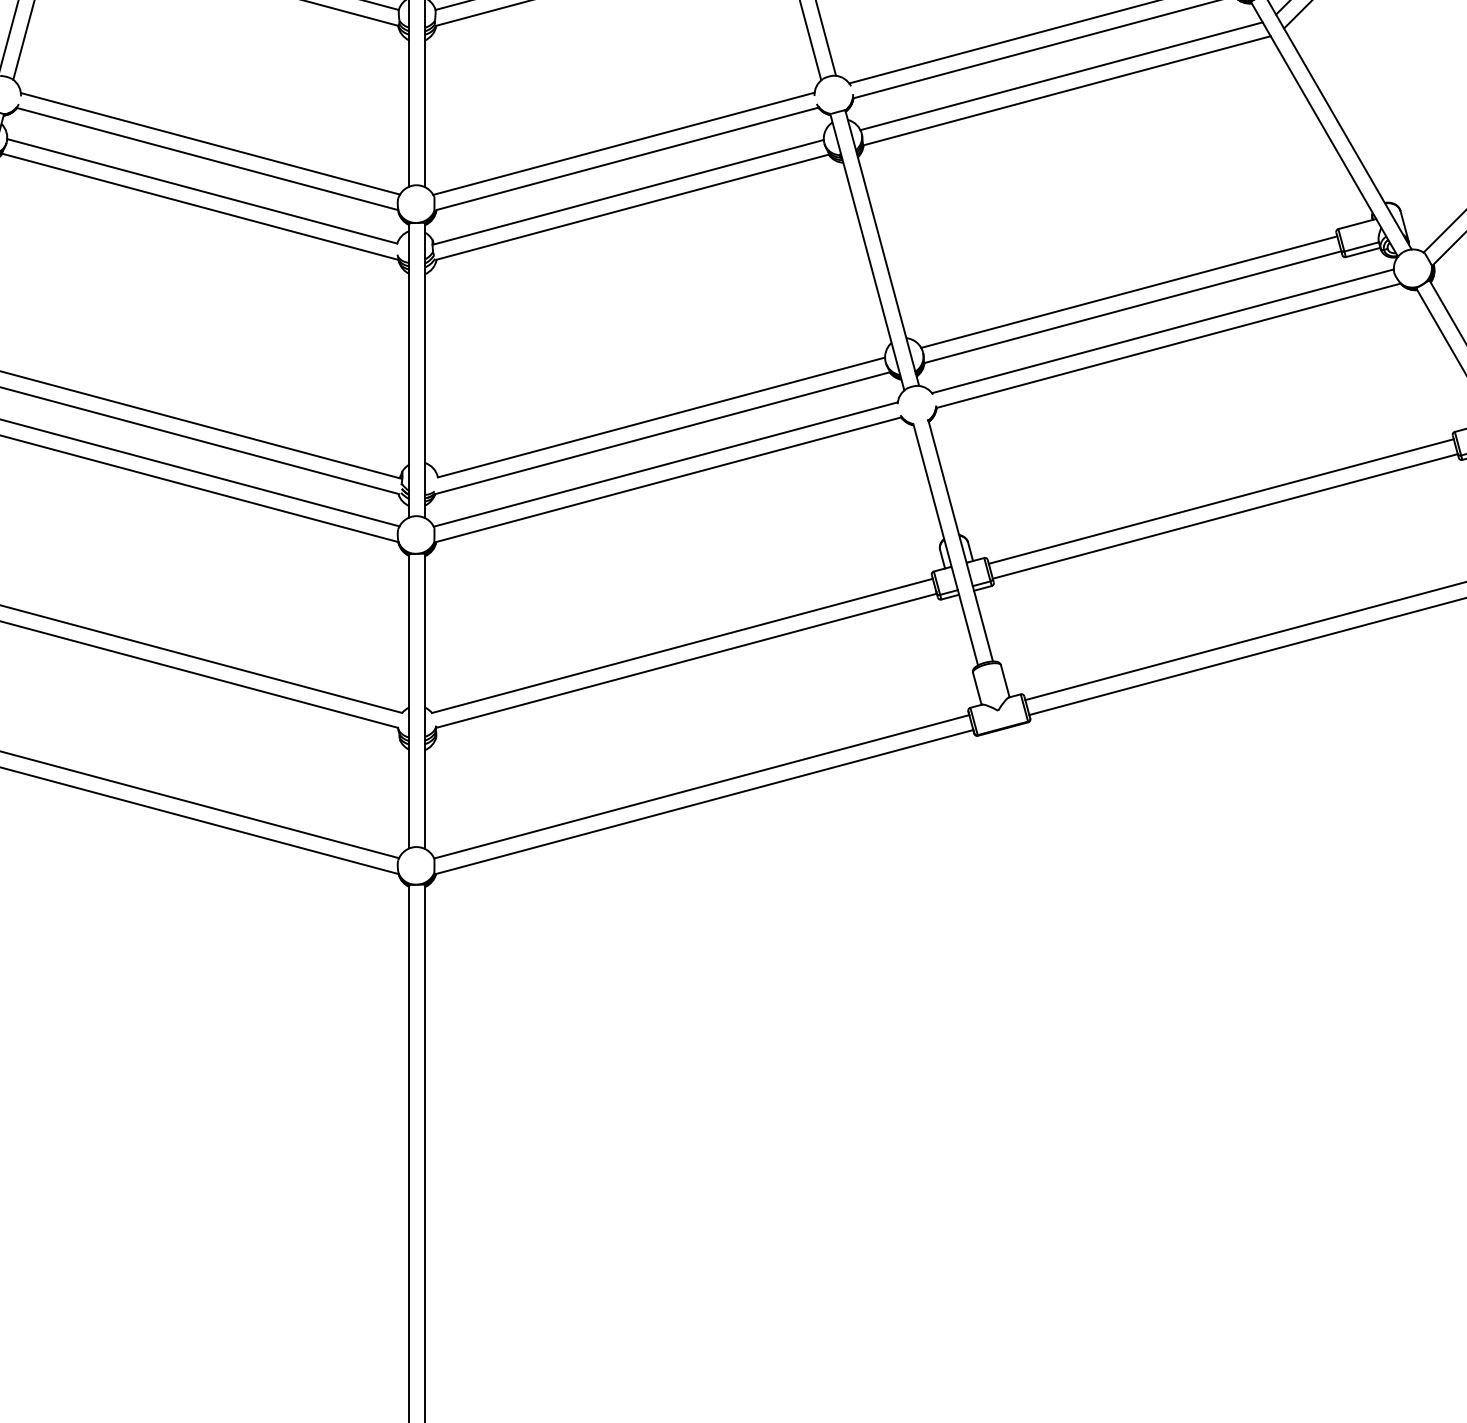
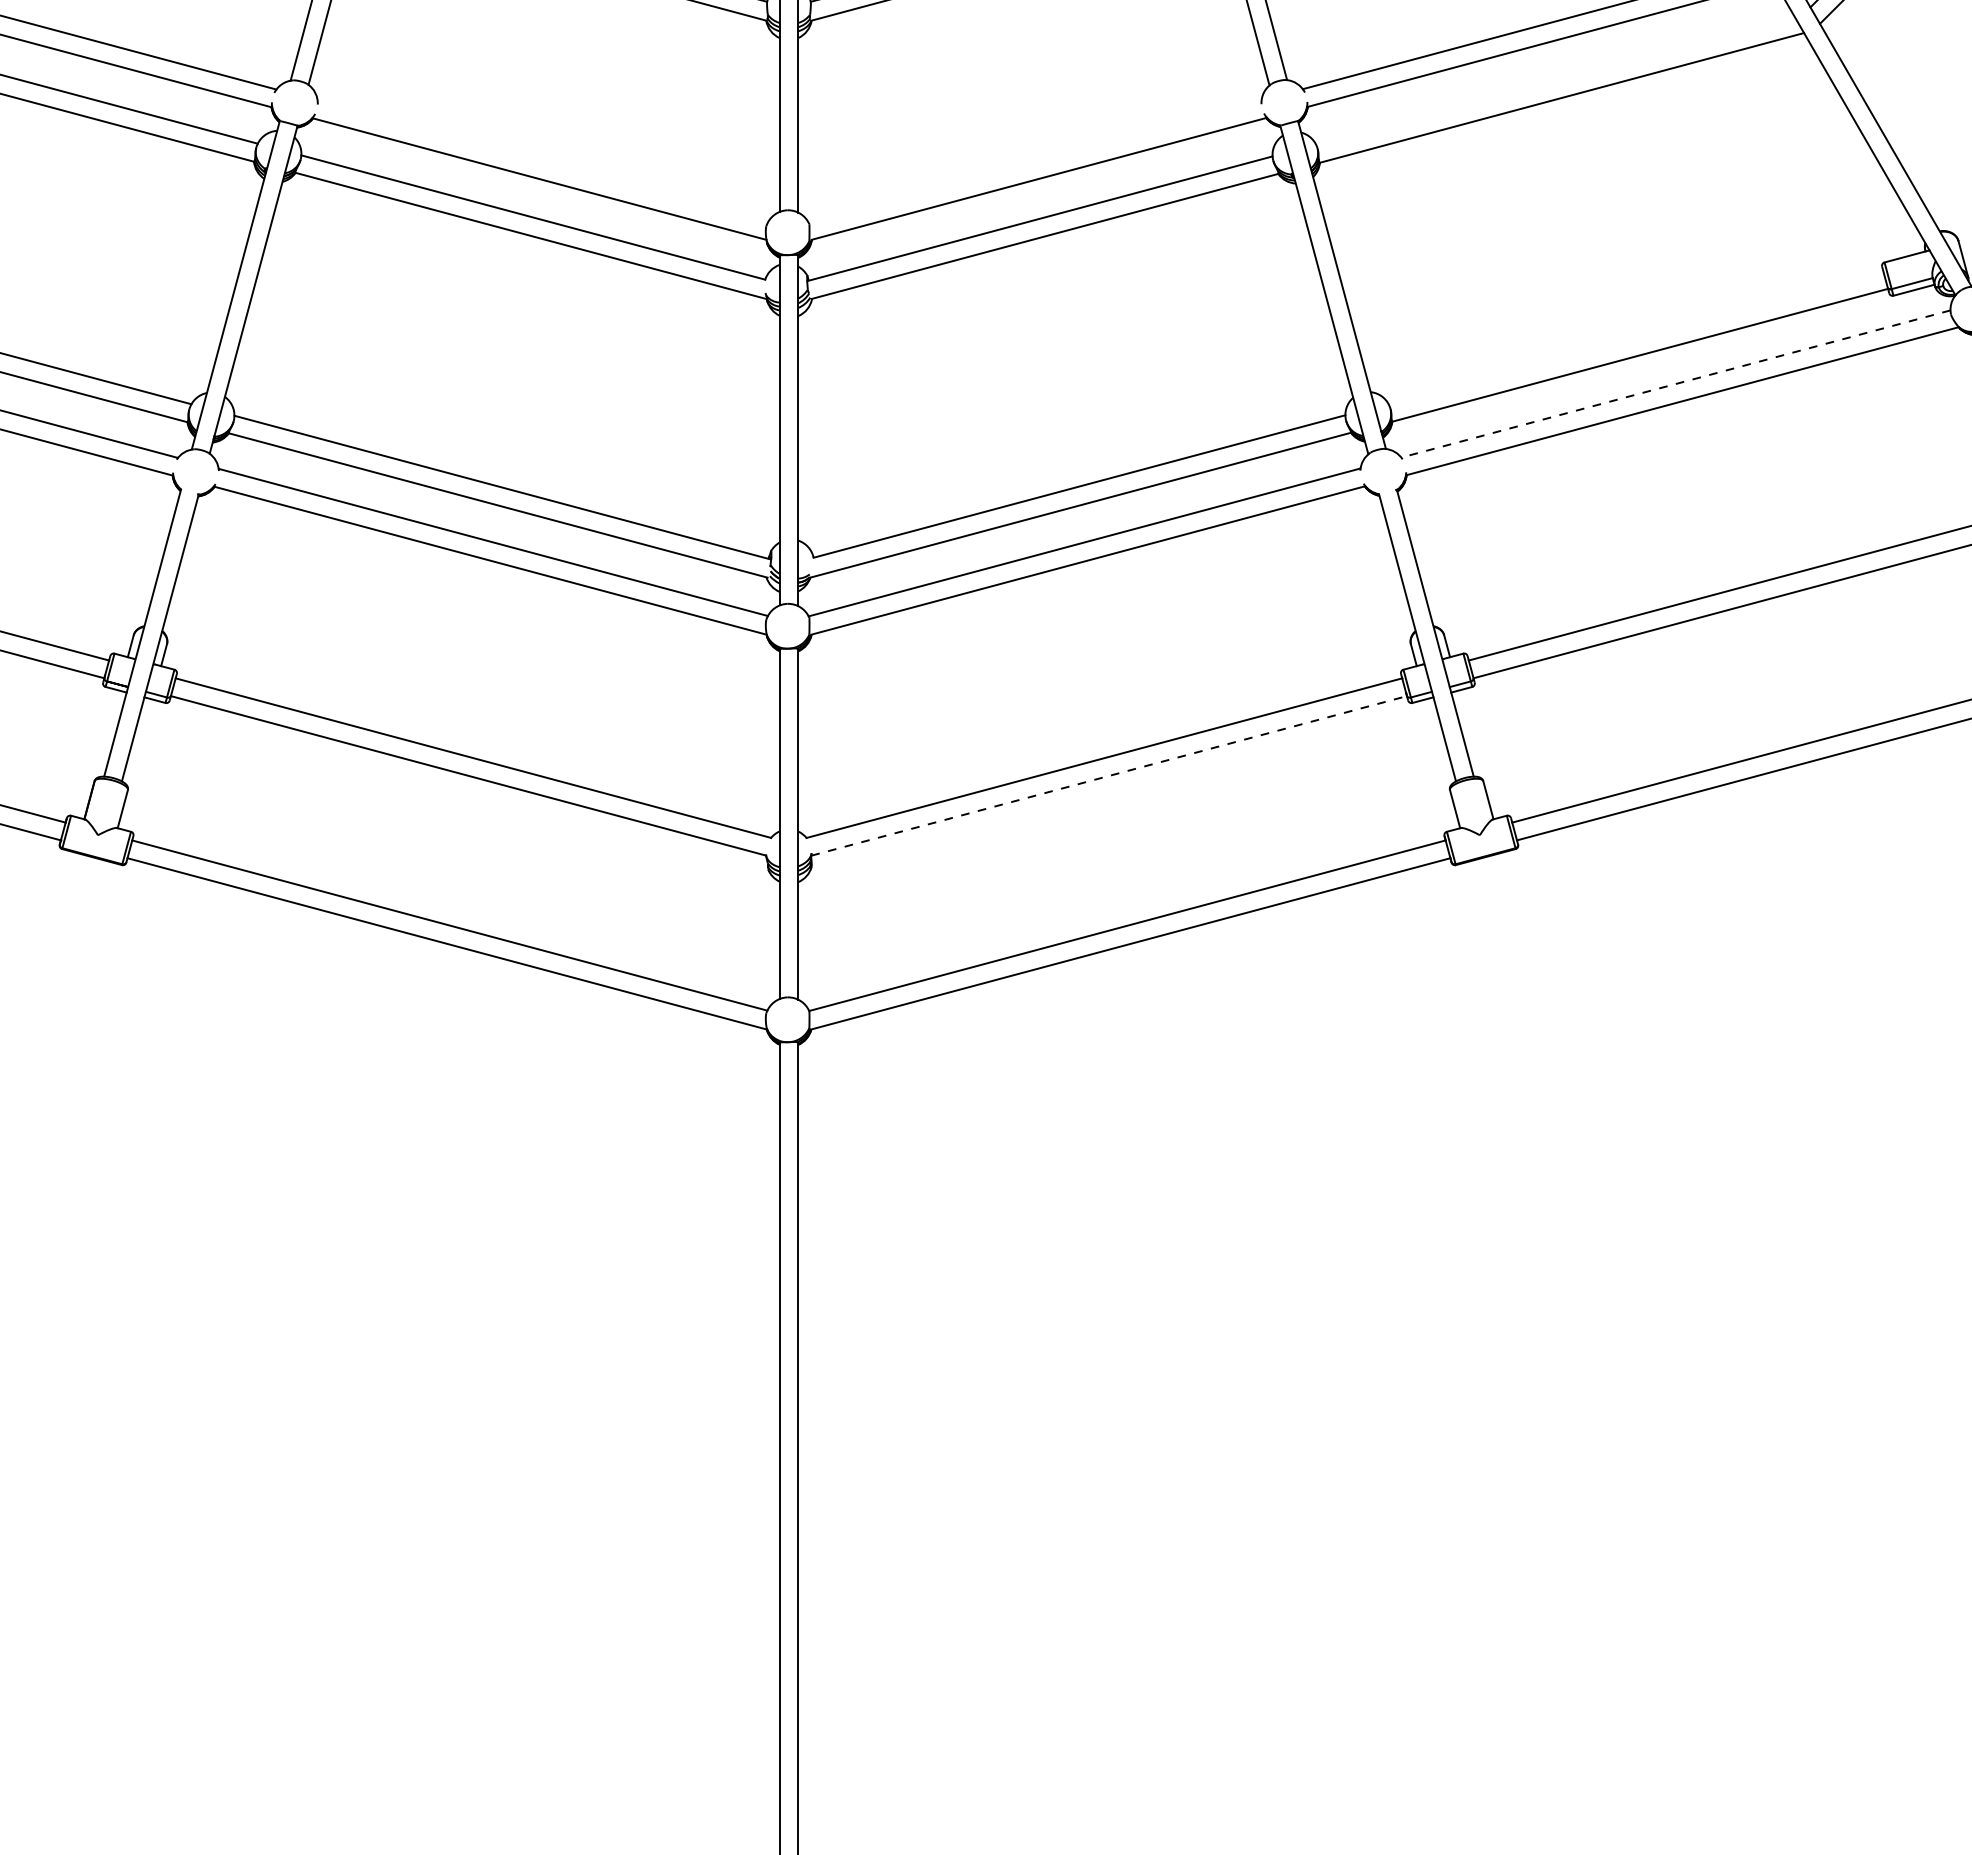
line: (1061, 76) -> (1555, 80), removed
line: (209, 143) -> (542, 160), removed
line: (623, 143) -> (1034, 160), removed
line: (1128, 292) -> (1635, 337), removed
line: (1162, 331) -> (1675, 384), solid -> dashed
line: (686, 660) -> (1109, 775), solid -> dashed

